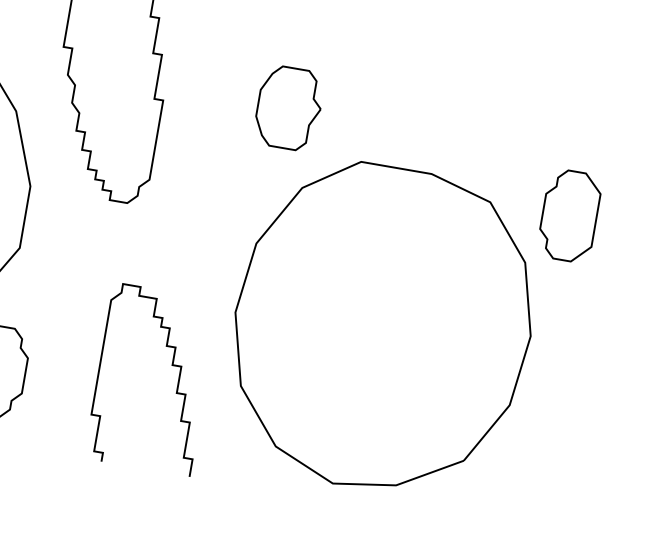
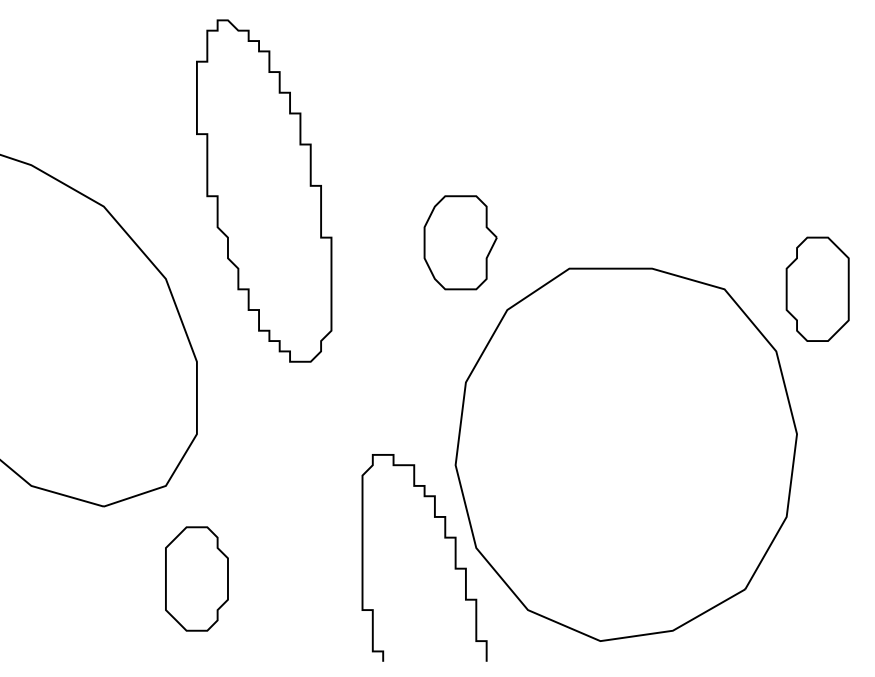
part: (289, 108) -> (460, 242), moved
part: (171, 365) -> (444, 538), moved

